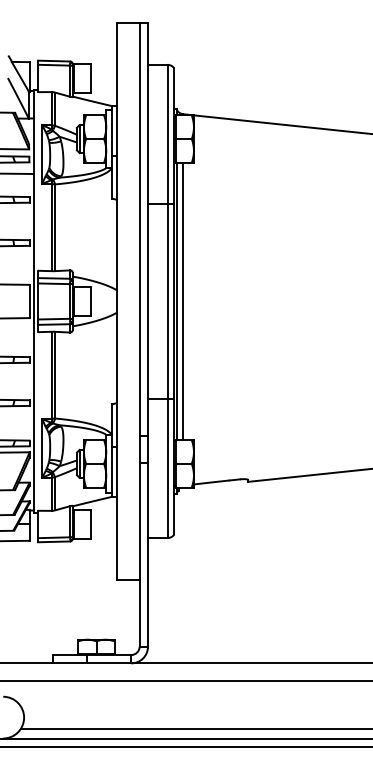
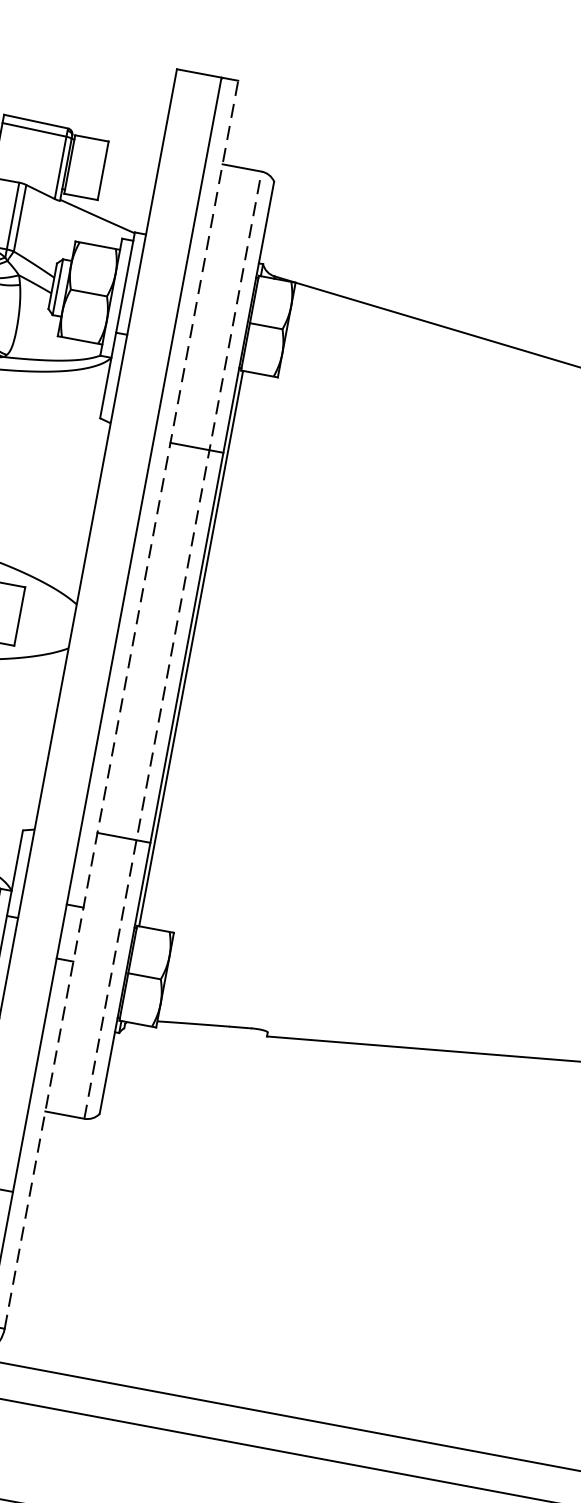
line: (167, 301) -> (172, 645), solid -> dashed
line: (183, 301) -> (205, 651), removed
line: (148, 334) -> (122, 704), solid -> dashed

